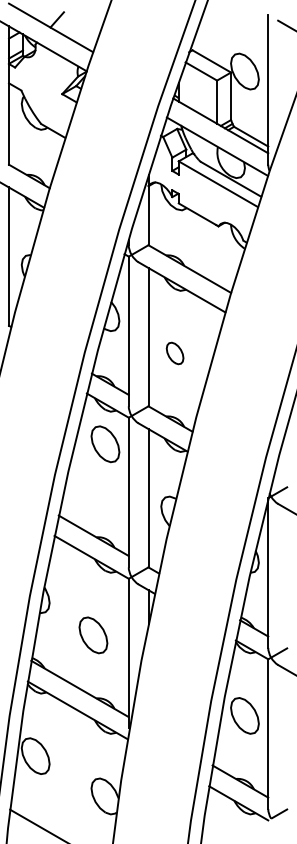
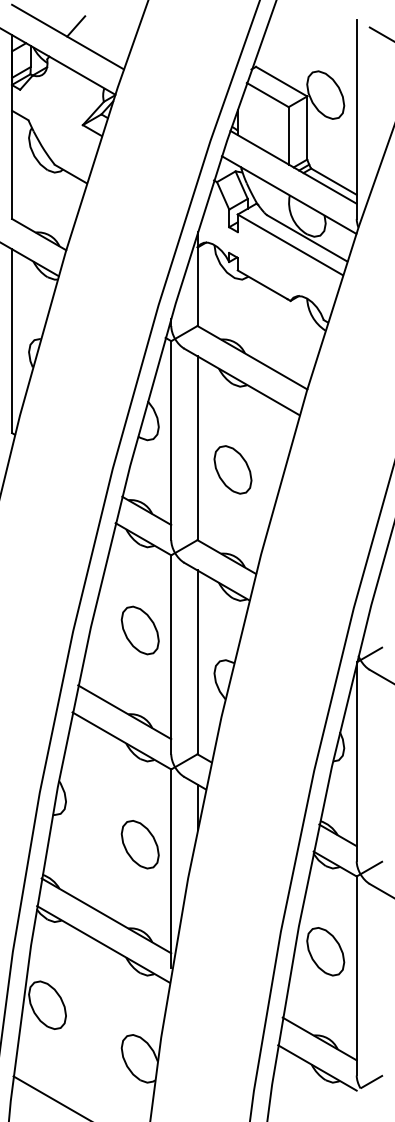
part: (174, 353) -> (232, 469), size x1.67
part: (105, 444) -> (140, 630), moved
part: (93, 635) -> (140, 844), moved

